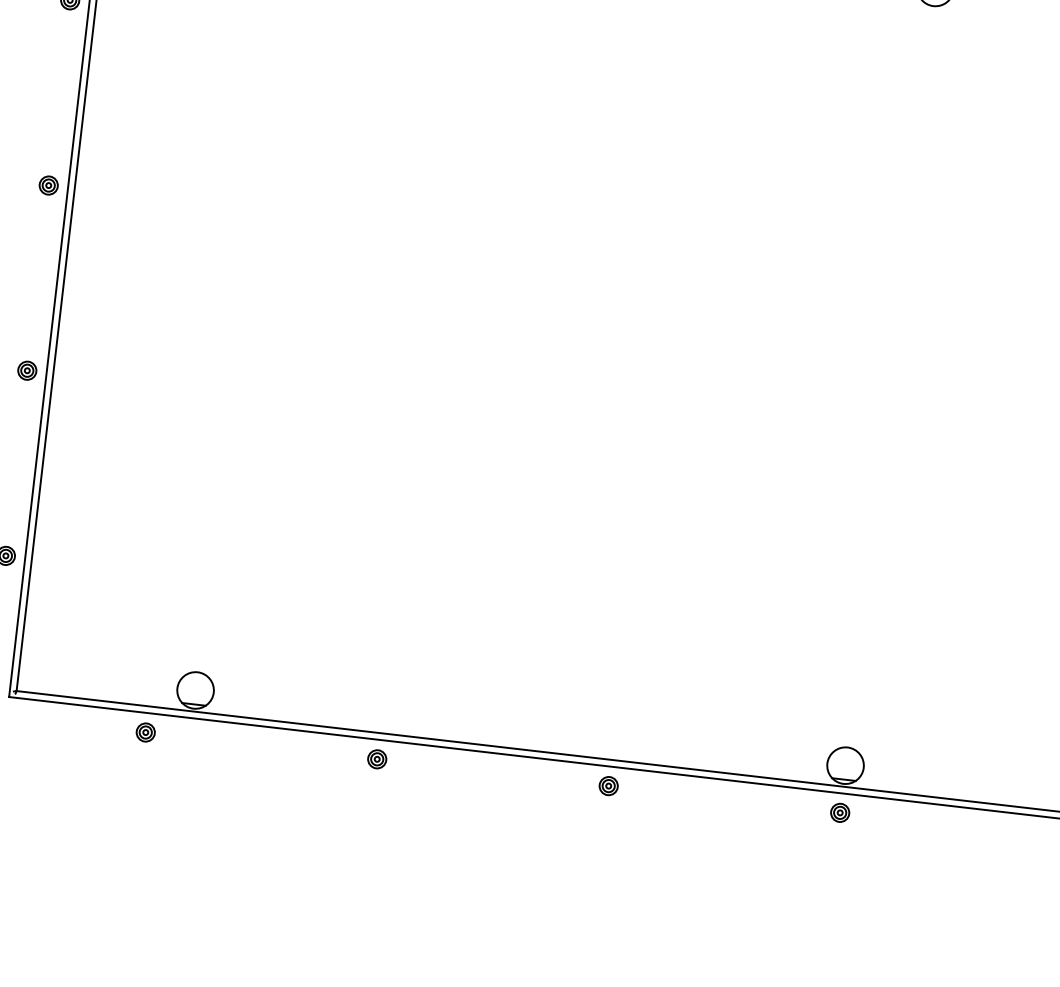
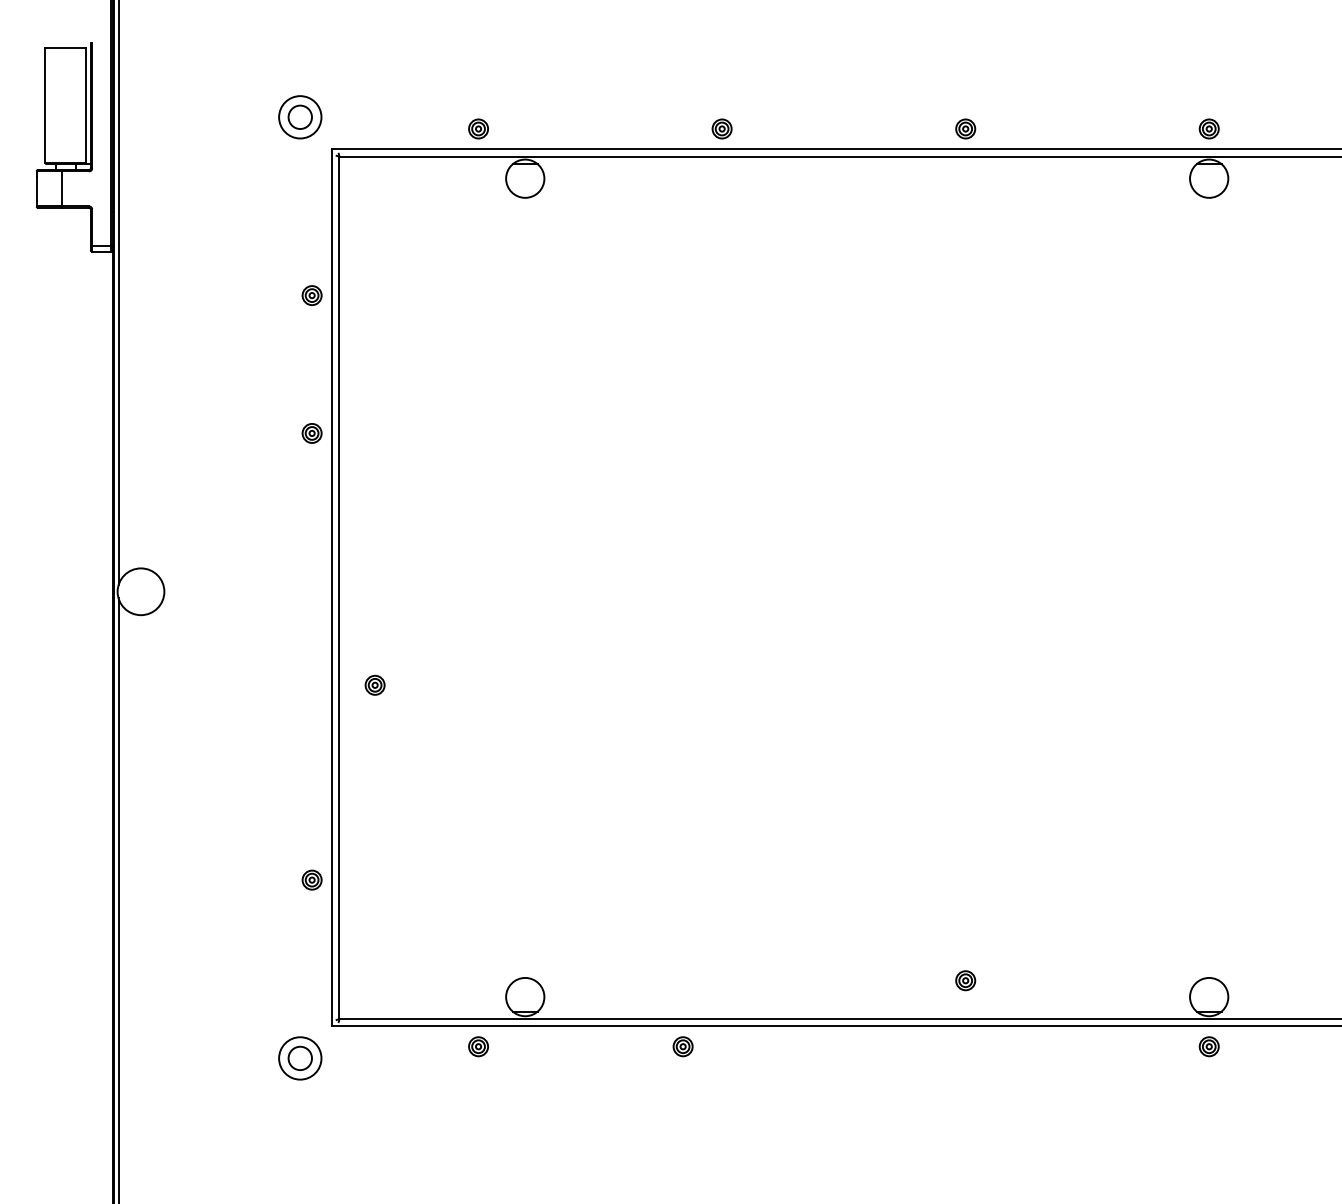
part: (48, 185) -> (311, 433), moved
part: (26, 369) -> (374, 684), moved
part: (376, 759) -> (682, 1046), moved
part: (608, 785) -> (965, 980), moved

